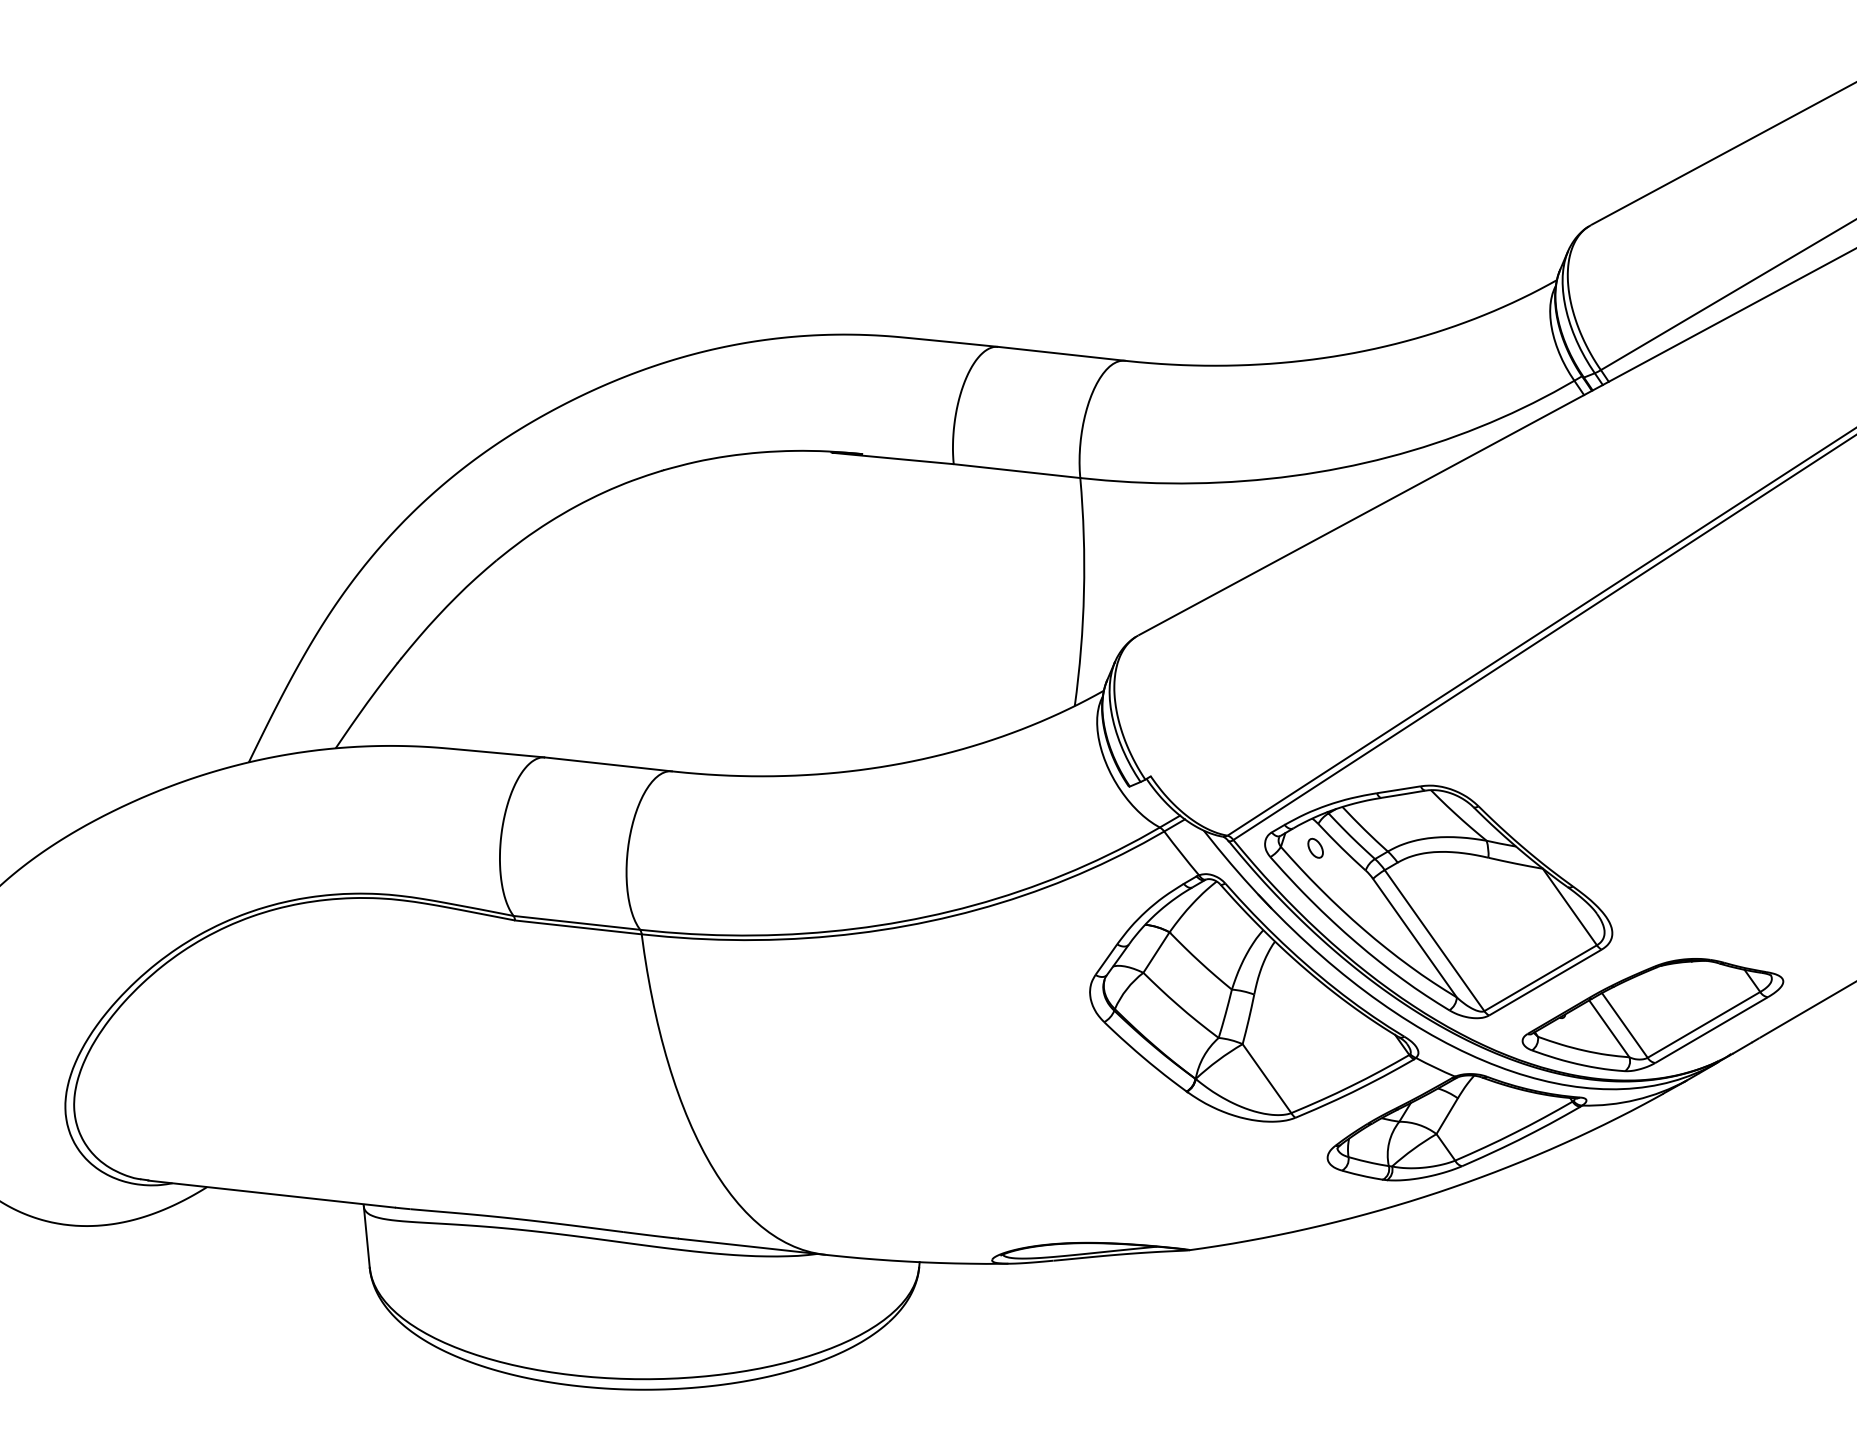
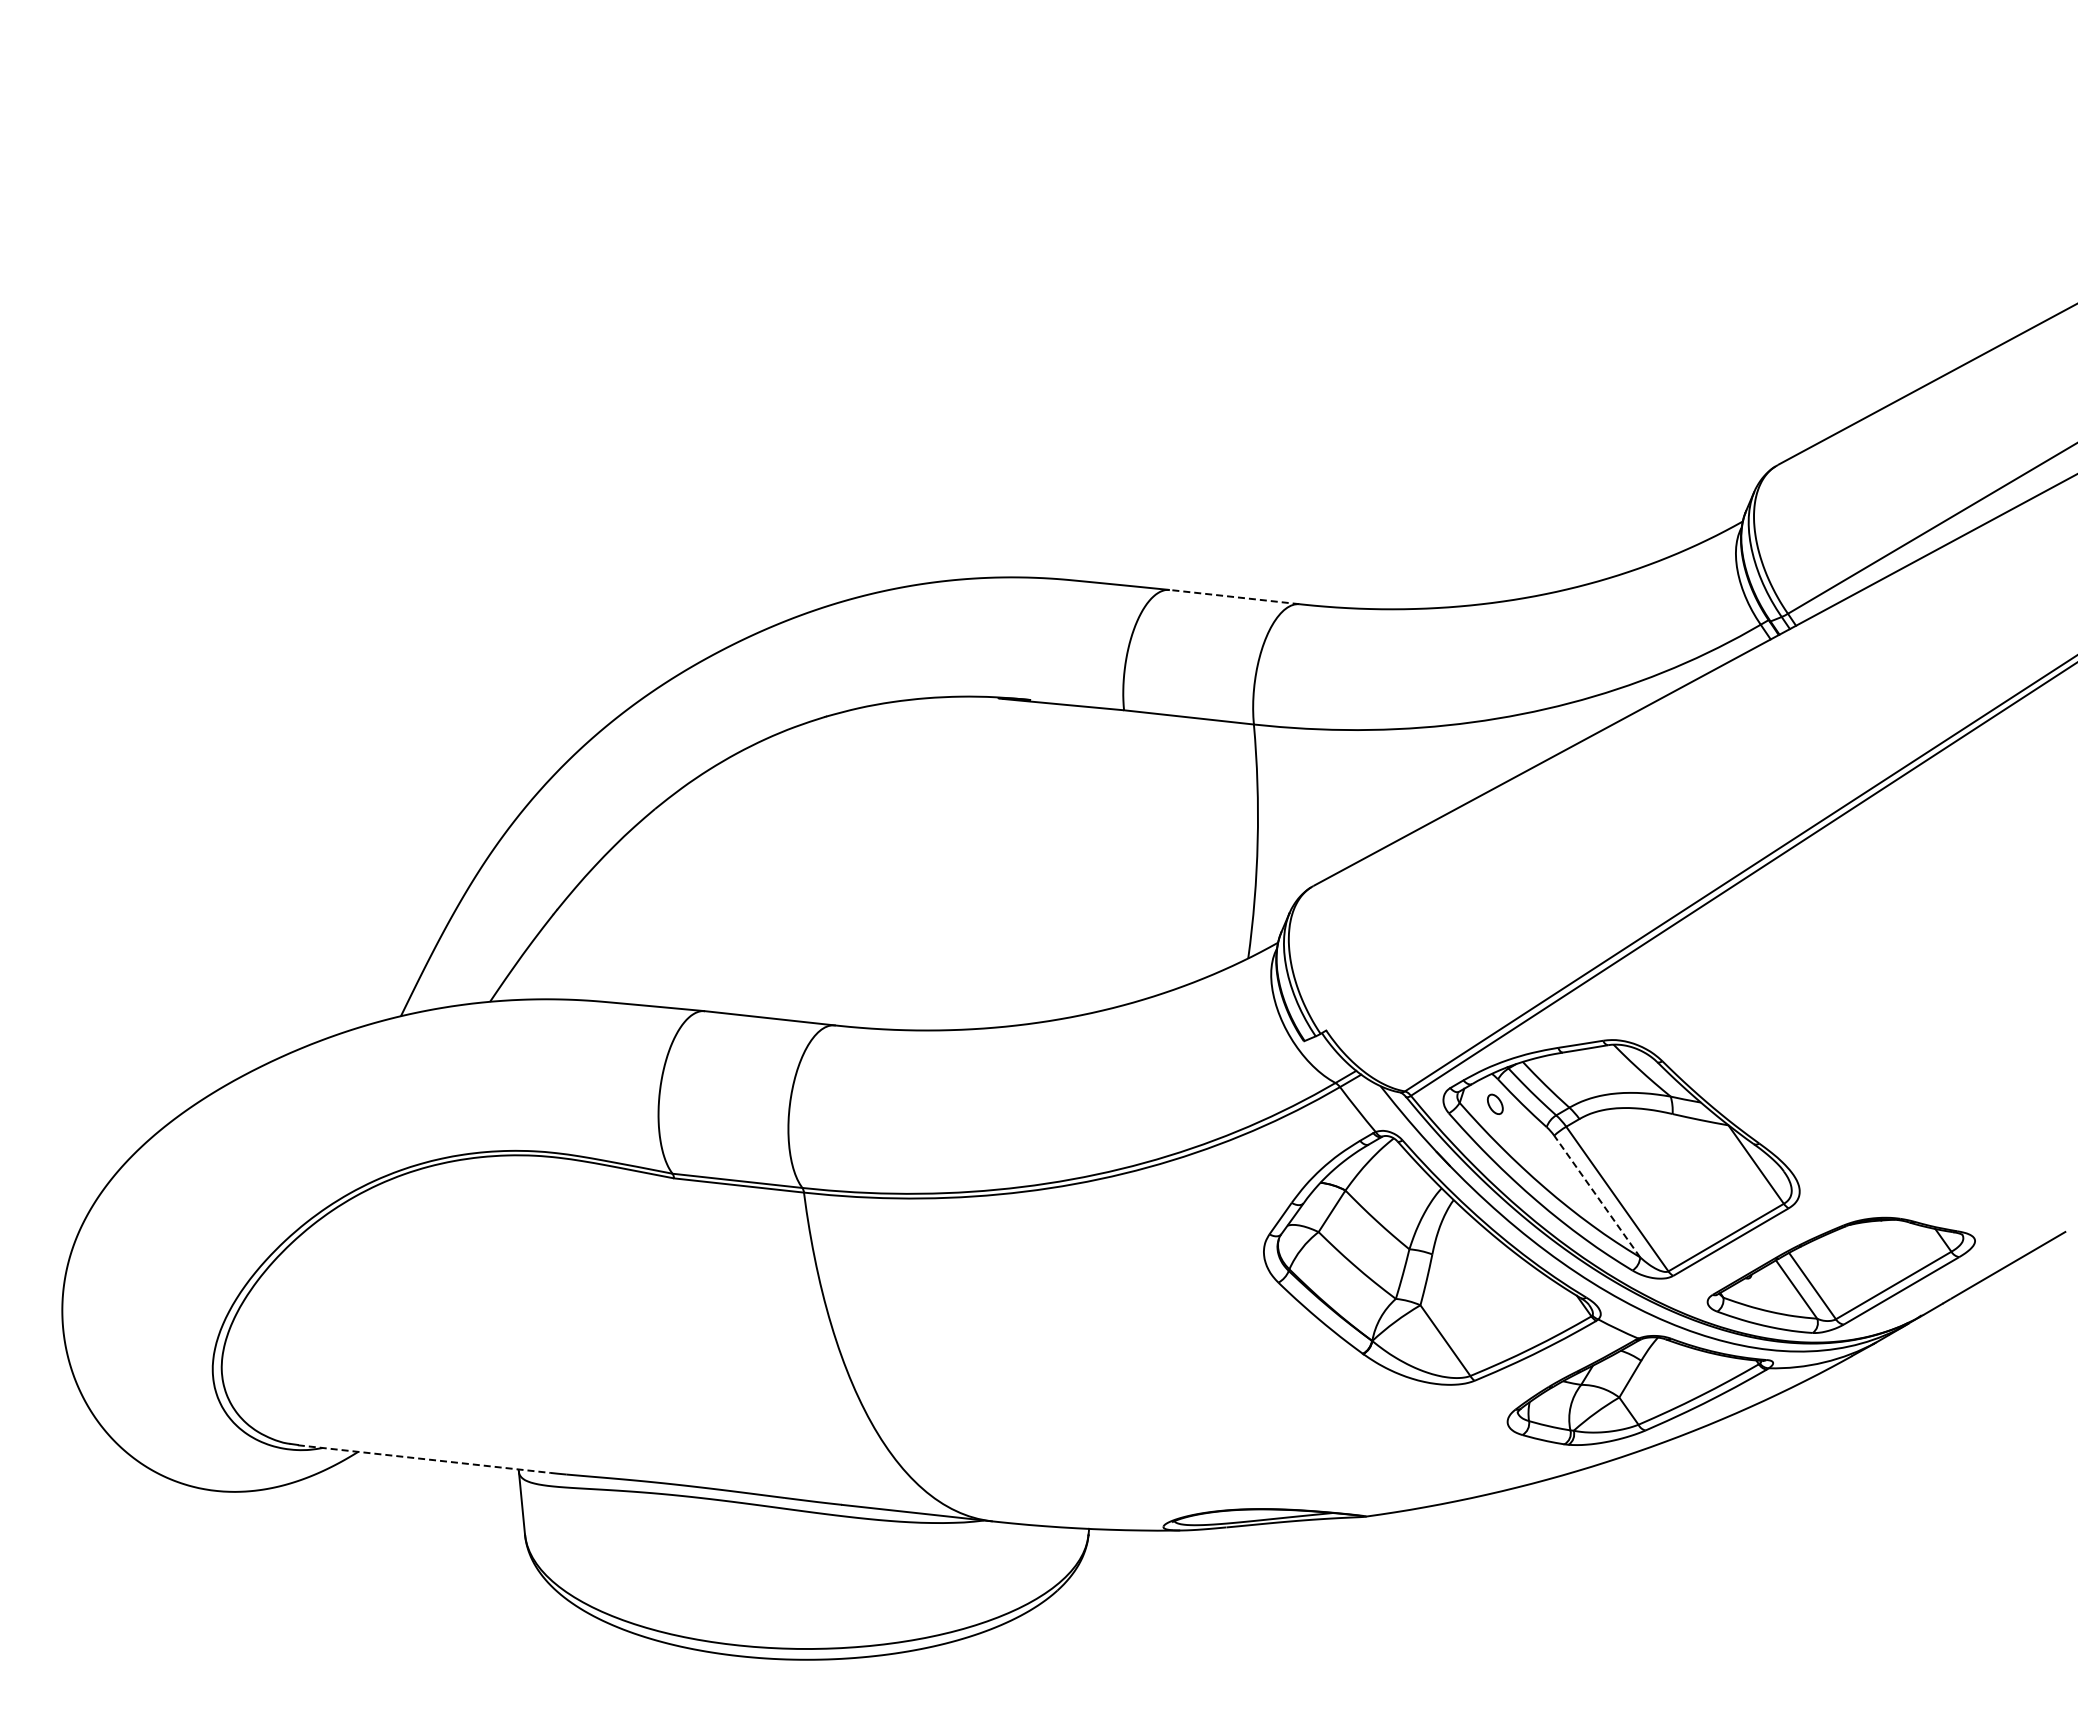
line: (1061, 354) -> (1234, 597), solid -> dashed
line: (1414, 938) -> (1596, 1196), solid -> dashed
line: (271, 1194) -> (424, 1459), solid -> dashed

